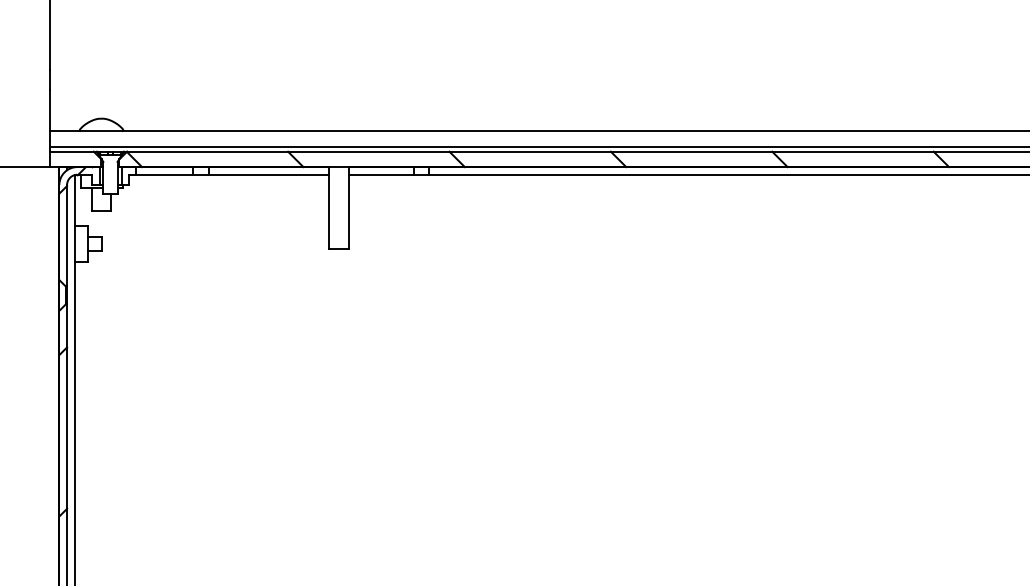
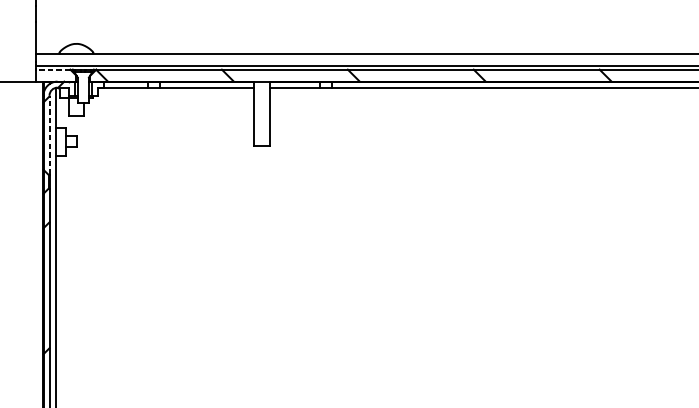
line: (71, 151) -> (52, 69), solid -> dashed
line: (67, 235) -> (49, 135), solid -> dashed

